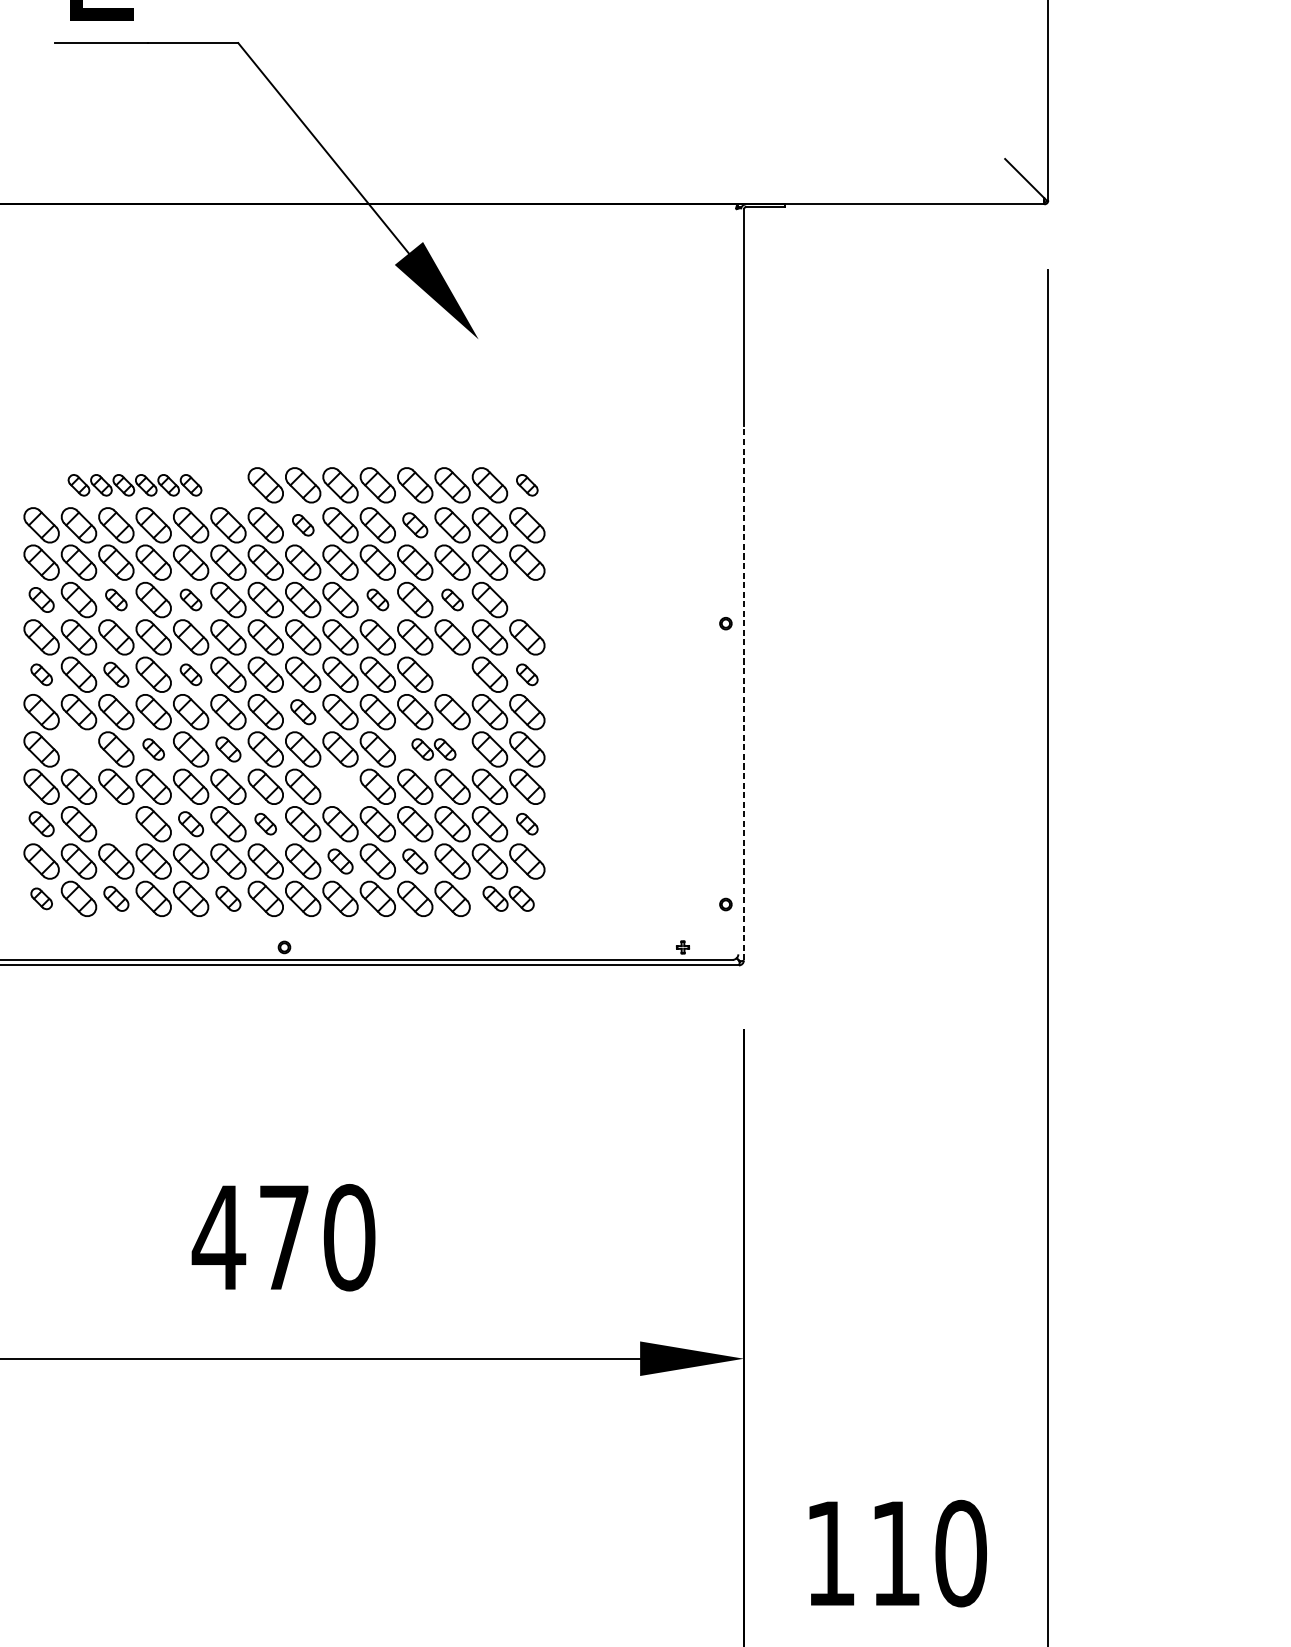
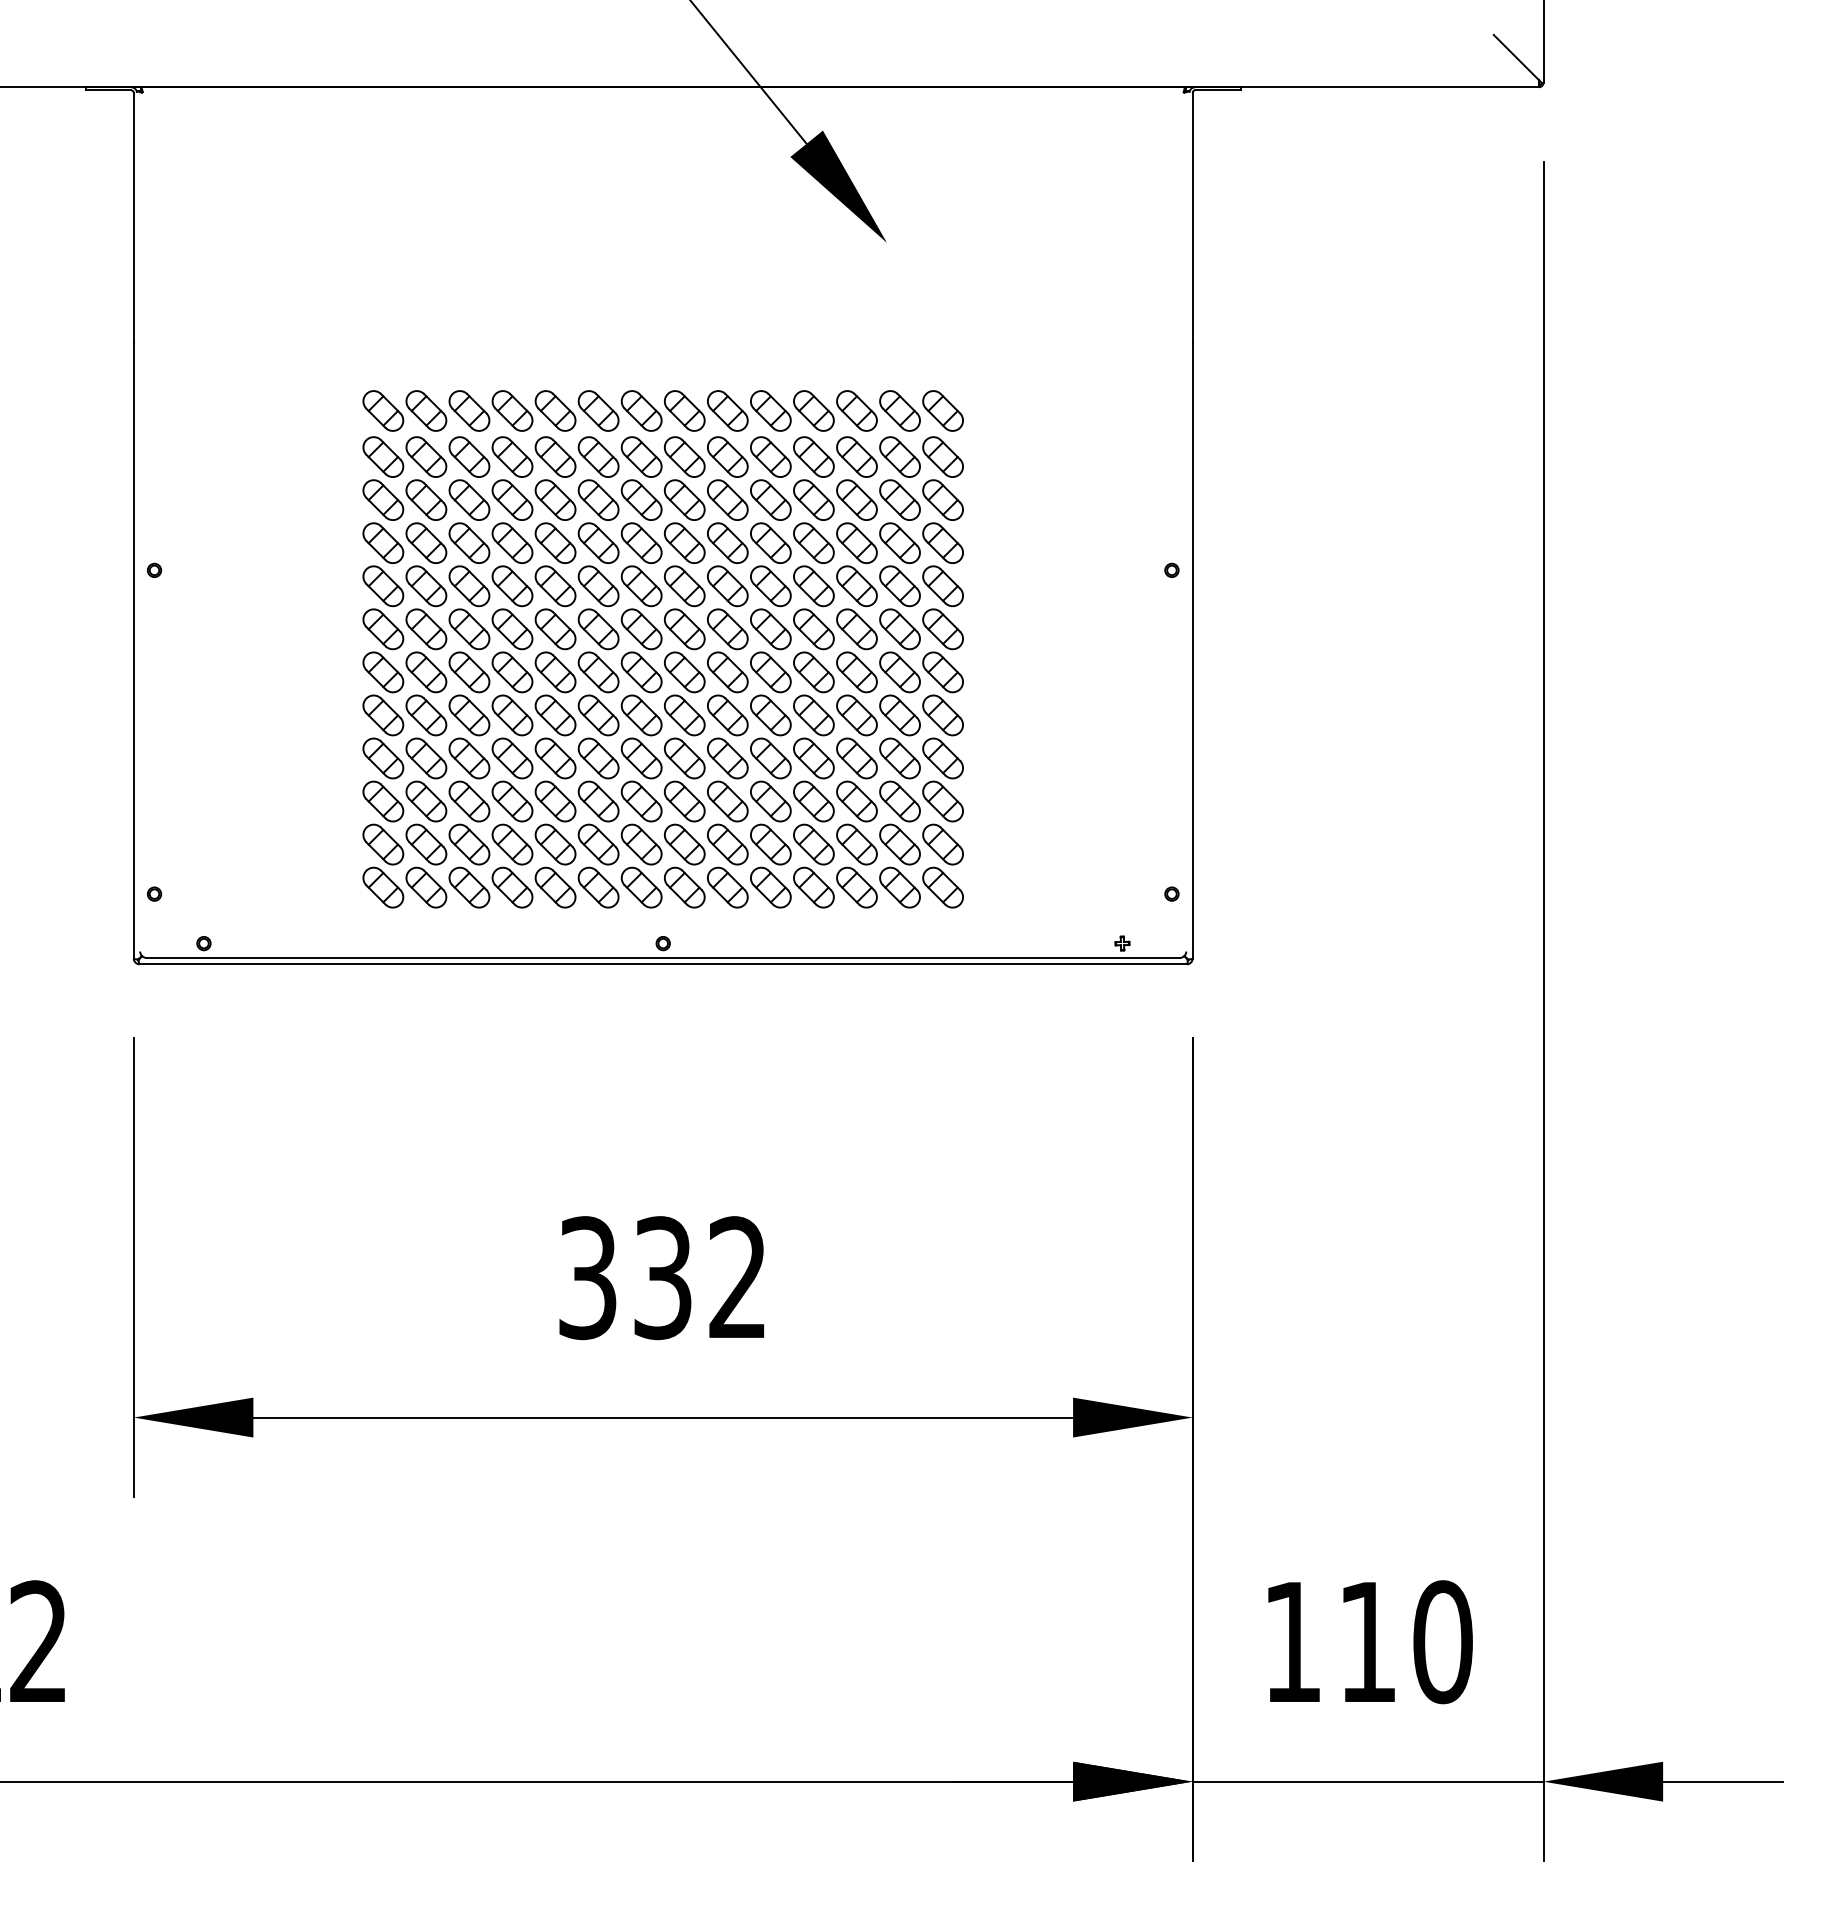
part: (134, 484) -> (490, 410), size x1.67
part: (526, 484) -> (942, 410), size x1.67
part: (302, 524) -> (684, 456), size x1.67
part: (414, 524) -> (813, 456), size x1.43
part: (41, 599) -> (383, 542), size x1.43
part: (116, 599) -> (469, 542), size x1.67
part: (191, 599) -> (555, 542), size x1.67
part: (377, 599) -> (770, 542), size x1.67
part: (452, 599) -> (856, 542), size x1.67
part: (526, 599) -> (942, 542), added
part: (41, 674) -> (383, 629), size x1.67
part: (116, 674) -> (469, 629), size x1.43
part: (191, 674) -> (555, 629), size x1.67
part: (452, 674) -> (856, 629), added
part: (526, 674) -> (942, 629), size x1.67
line: (743, 693) -> (1192, 650), dashed -> solid
part: (302, 712) -> (684, 672), size x1.43
part: (79, 749) -> (426, 715), added
part: (153, 749) -> (512, 715), size x1.67
part: (228, 749) -> (598, 715), size x1.43
part: (433, 749) -> (835, 715), size x1.67
part: (340, 786) -> (727, 758), added
part: (41, 824) -> (383, 801), size x1.43
part: (116, 824) -> (469, 801), added
part: (191, 824) -> (555, 801), size x1.43
part: (265, 824) -> (641, 801), size x1.67
part: (526, 824) -> (942, 801), size x1.67
part: (340, 861) -> (727, 844), size x1.43
part: (414, 861) -> (813, 844), size x1.43
part: (41, 898) -> (383, 887), size x1.67
part: (116, 898) -> (469, 887), size x1.43
part: (228, 898) -> (598, 887), size x1.43
part: (508, 898) -> (921, 887), size x1.43
text: (282, 1238) -> (661, 1278), 470 -> 332

